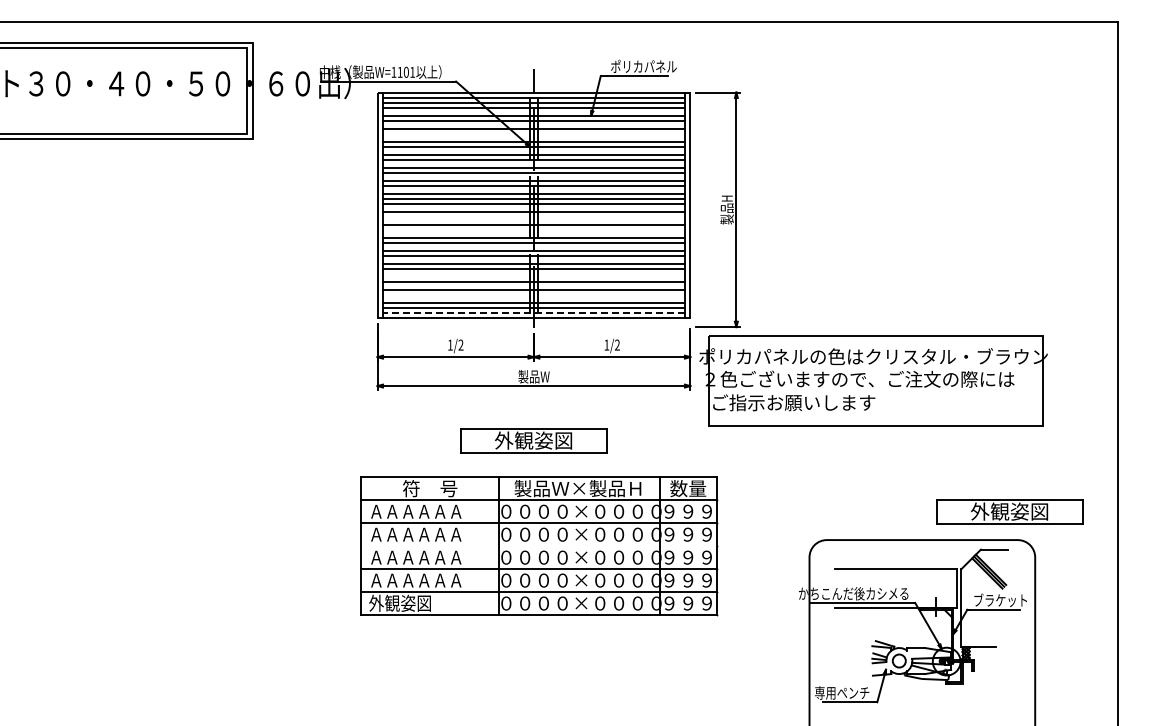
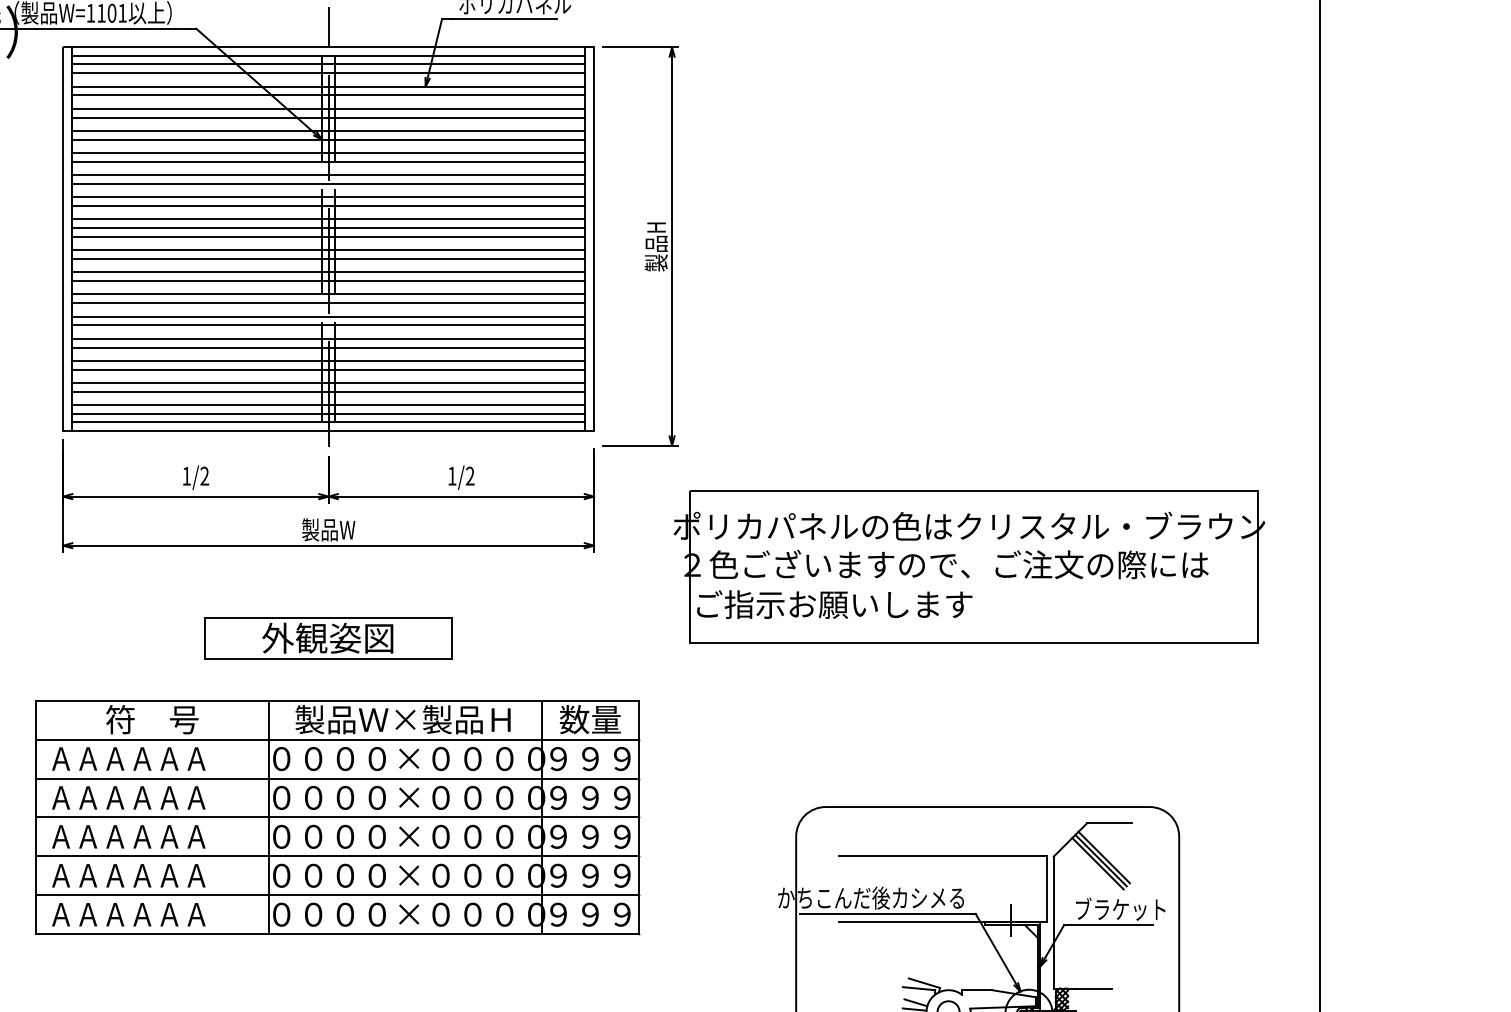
line: (533, 133) -> (327, 117), added
line: (533, 217) -> (327, 259), added
line: (533, 230) -> (327, 281), added
line: (533, 277) -> (327, 361), added
line: (533, 295) -> (327, 391), added
line: (533, 313) -> (327, 422), dashed -> solid
part: (873, 380) -> (969, 566), moved
part: (1009, 511) -> (1135, 758), removed
line: (538, 546) -> (336, 817), added
text: (415, 602) -> (127, 912), 外観姿図 -> ＡＡＡＡＡＡ

